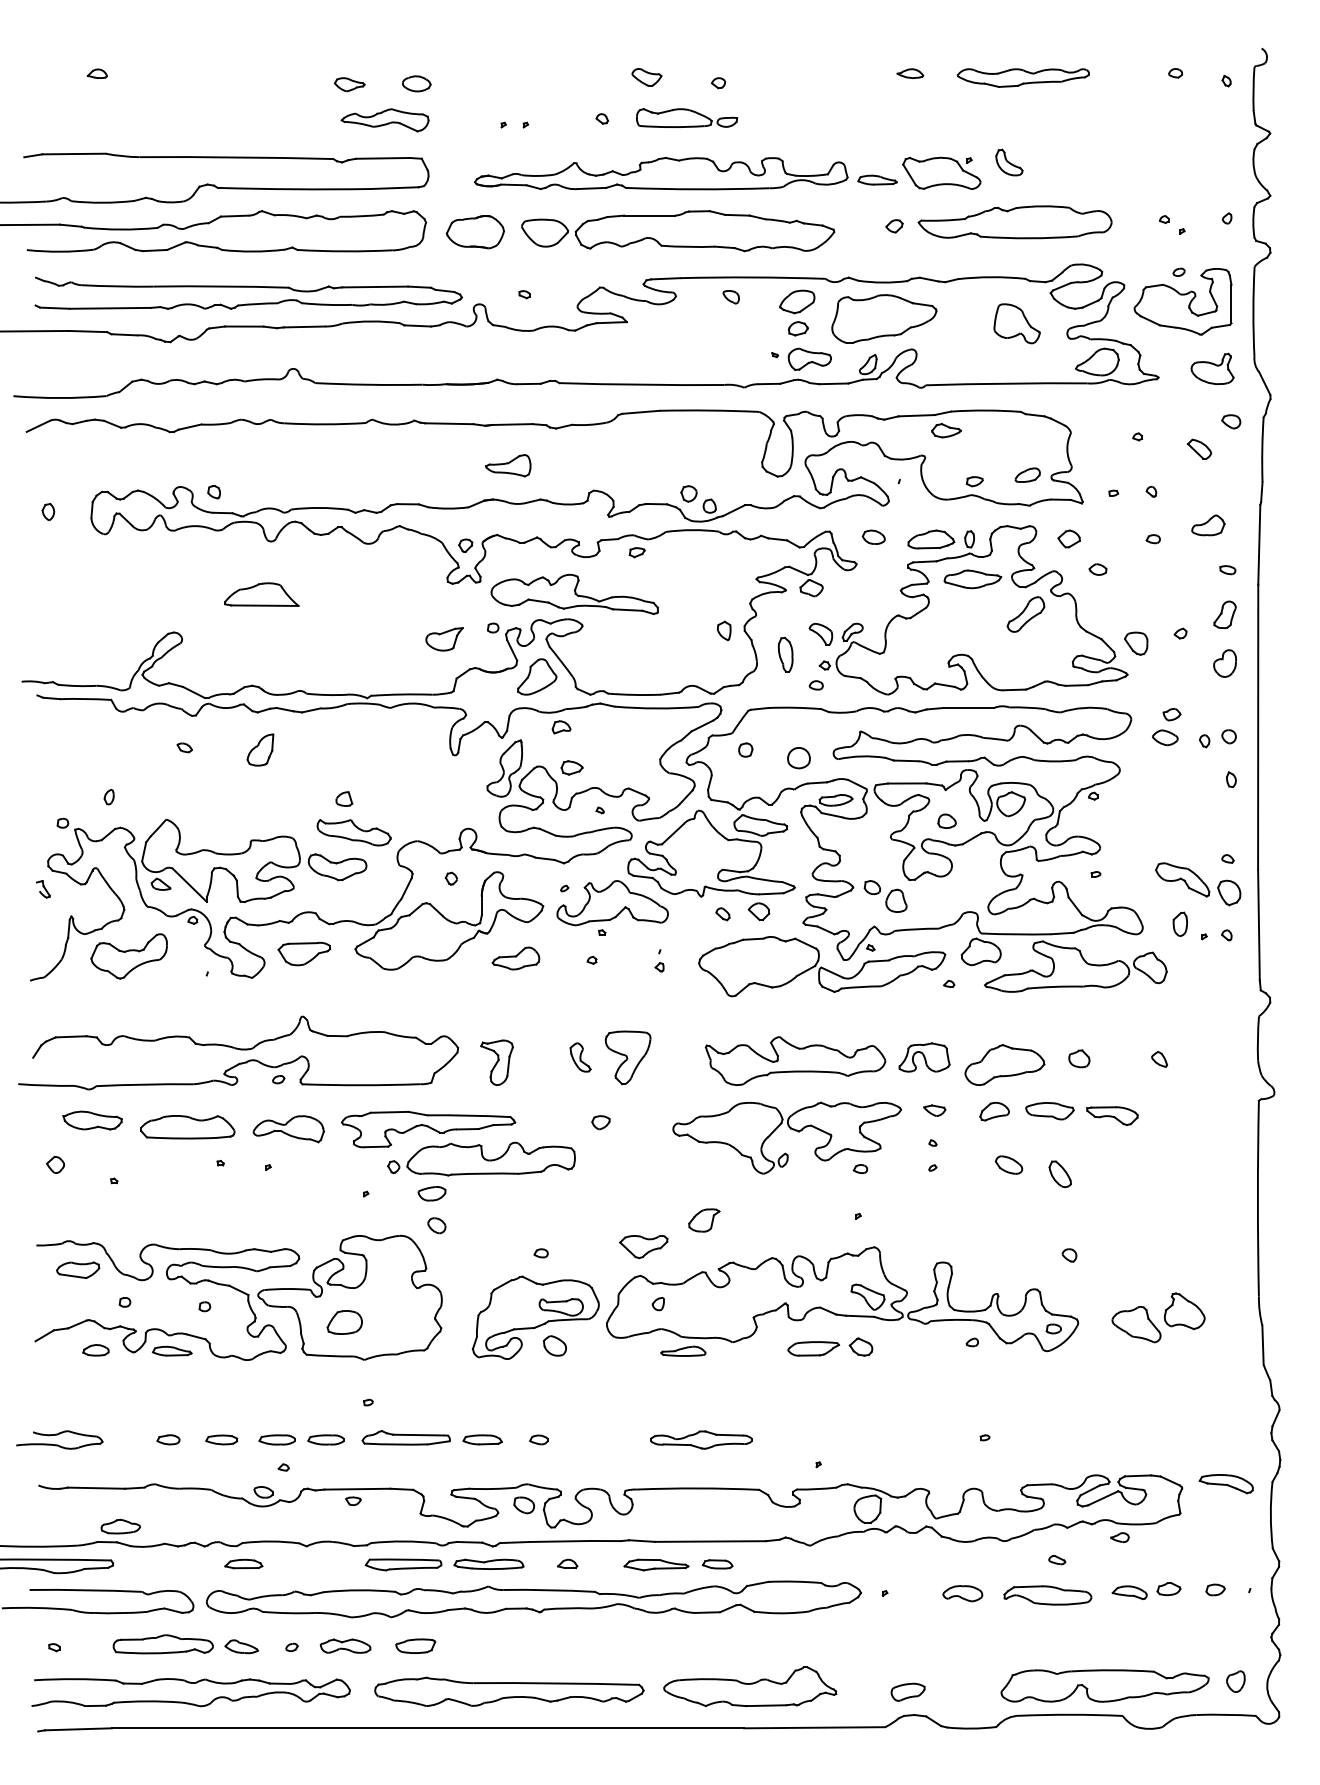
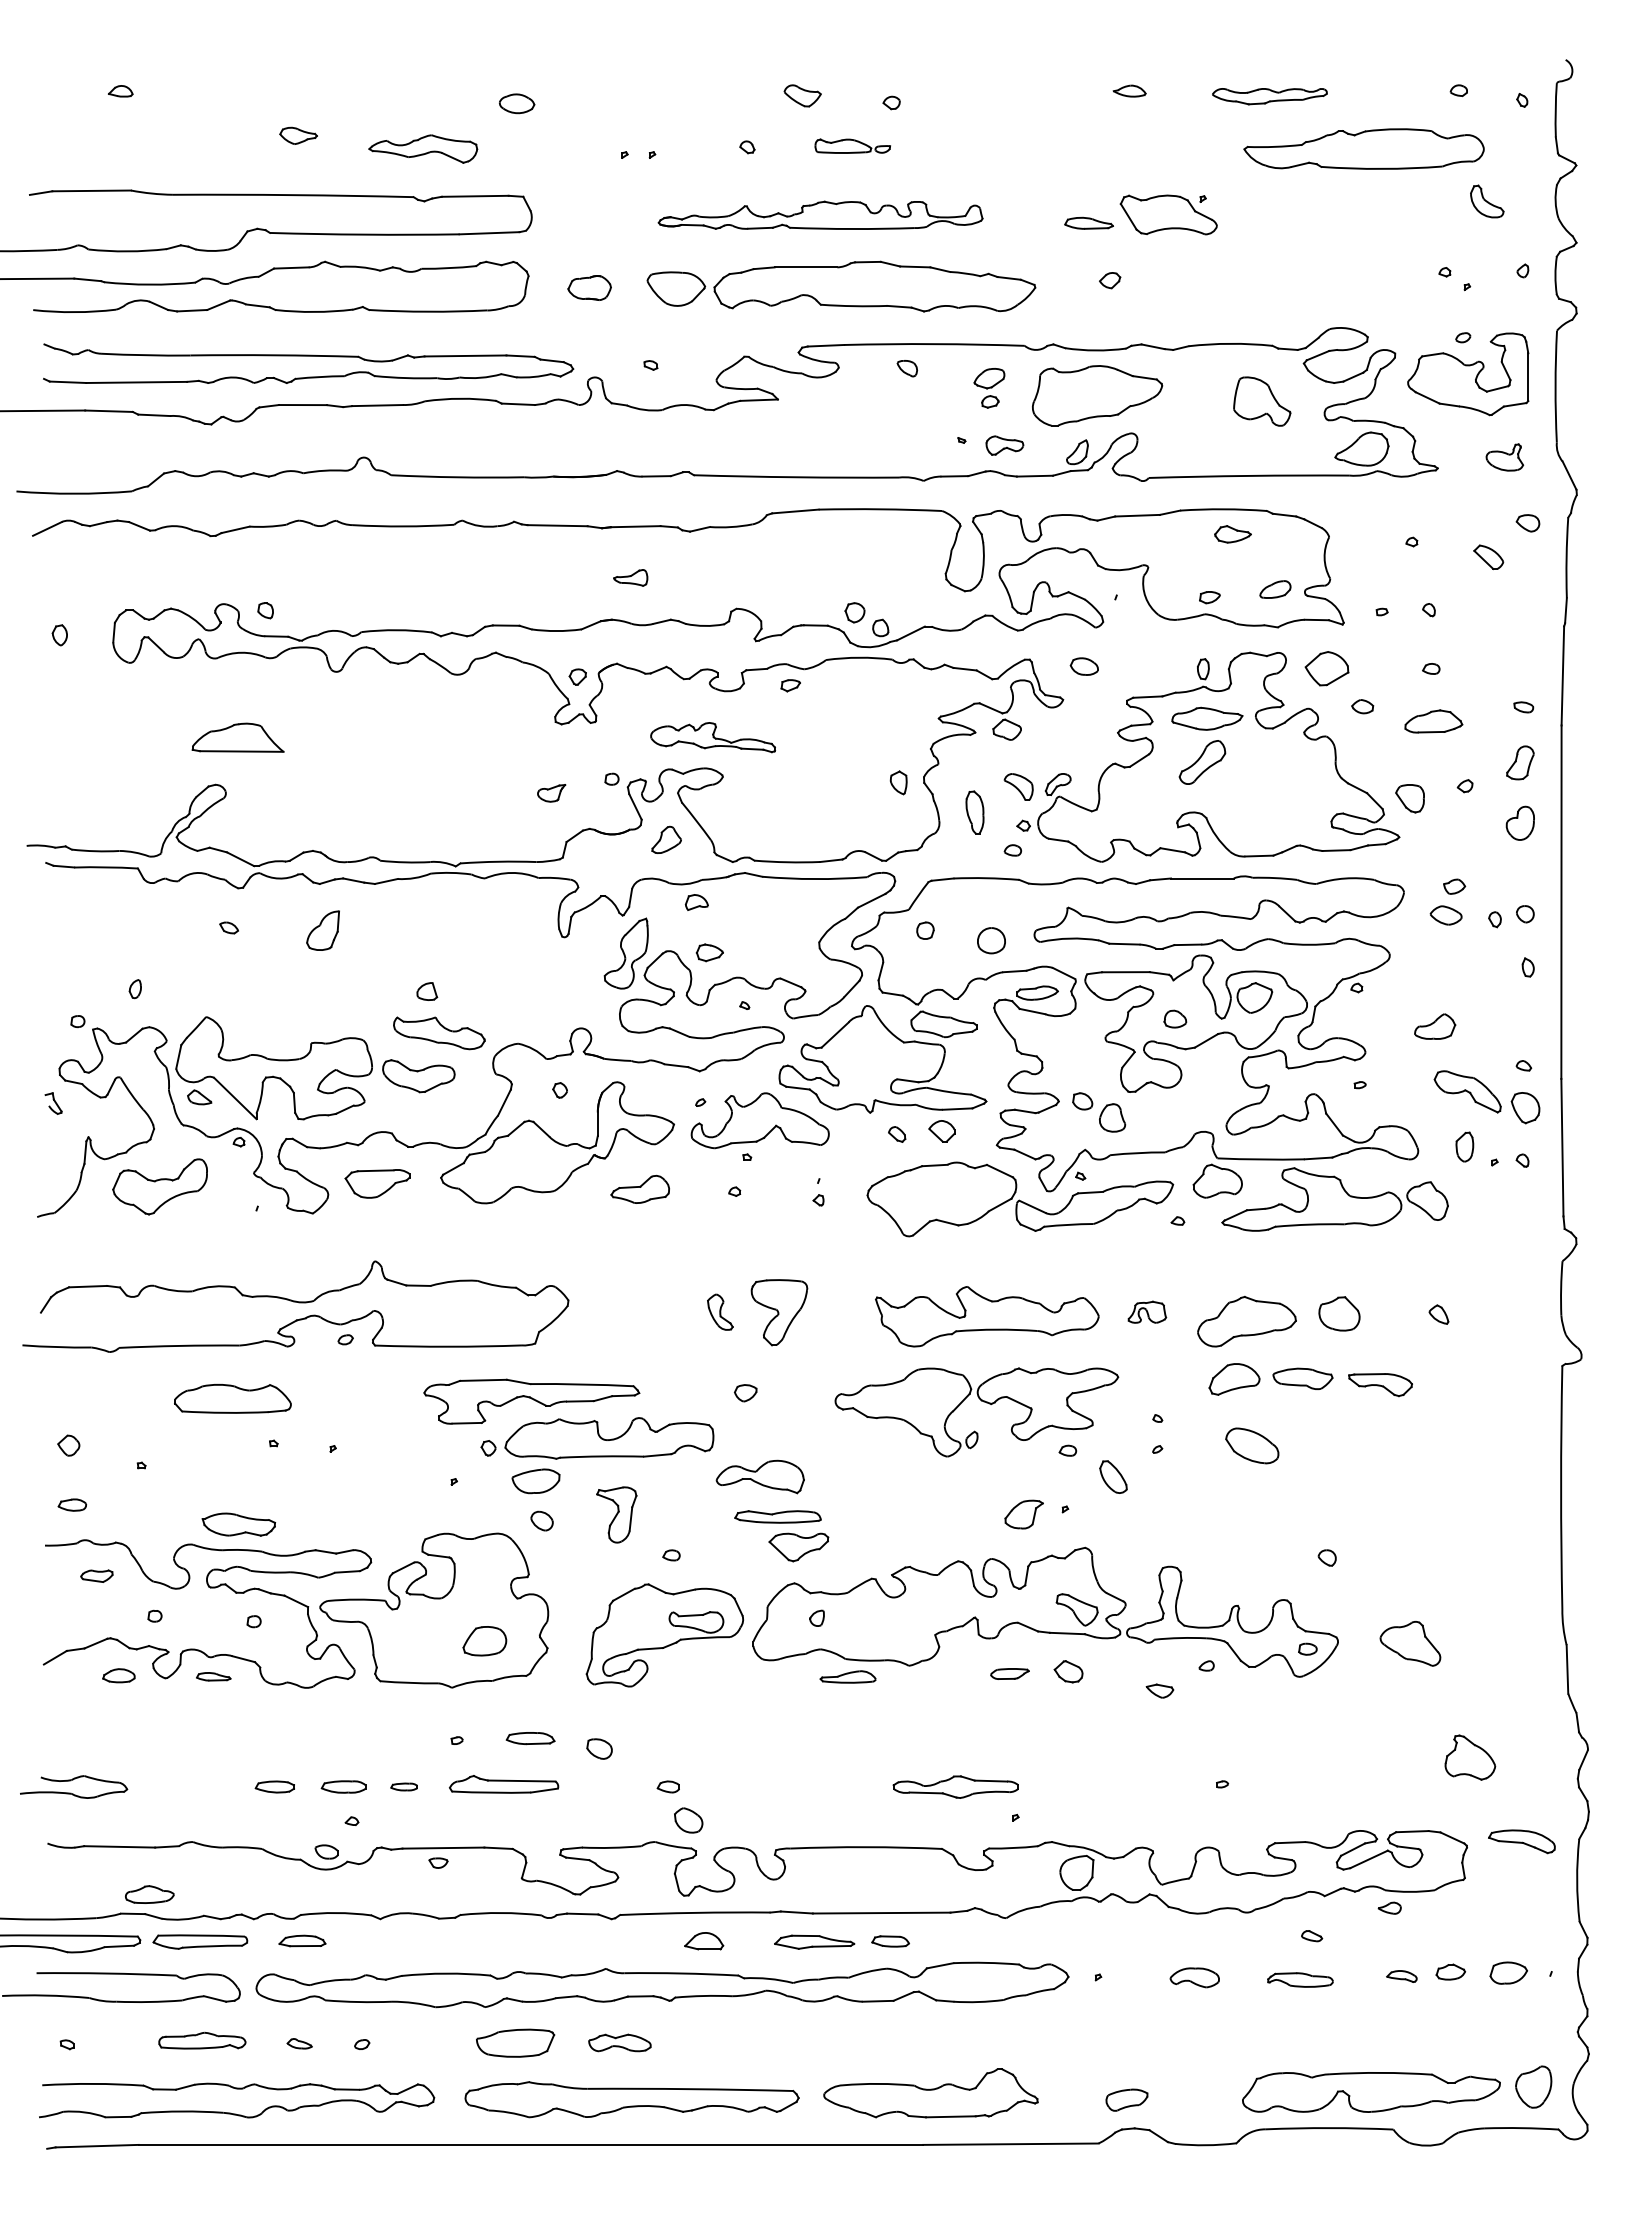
part: (1022, 77) -> (1268, 95), size x0.7
part: (349, 84) -> (298, 135), moved
part: (687, 117) -> (853, 145), size x0.6
part: (384, 120) -> (422, 149), moved
part: (1009, 162) -> (1487, 201), moved
part: (661, 173) -> (820, 215), size x0.7
part: (1014, 222) -> (1363, 149), moved
part: (474, 232) -> (588, 288), size x0.6
part: (797, 312) -> (989, 387), size x0.7
part: (809, 358) -> (1004, 444), size x0.7
part: (1212, 368) -> (1504, 457), size x0.7
part: (946, 430) -> (1232, 534), moved
part: (508, 465) -> (630, 577), size x0.6
part: (1208, 525) -> (1435, 1026), moved
part: (1068, 538) -> (1326, 668), size x1.6
part: (931, 539) -> (1434, 721), moved
part: (261, 594) -> (237, 737), moved
part: (574, 594) -> (712, 737), size x0.6
part: (1025, 614) -> (1201, 762), moved
part: (444, 639) -> (551, 793), size x0.6
part: (537, 676) -> (666, 839), size x0.6
part: (924, 1057) -> (1147, 1312), size x0.6
part: (1079, 1058) -> (1339, 1313), size x1.6
part: (496, 1062) -> (616, 1514), moved
part: (934, 1110) -> (1159, 1690), moved
part: (994, 1111) -> (1234, 1379), size x1.4
part: (92, 1120) -> (238, 1524), moved
part: (288, 1129) -> (760, 1477), moved
part: (1008, 1164) -> (1251, 1445), size x1.6
part: (1059, 1174) -> (1112, 1477), moved
part: (431, 1193) -> (535, 1481), size x1.4
part: (704, 1220) -> (1024, 1514), moved
part: (78, 1269) -> (97, 1575), size x0.6
part: (1184, 1311) -> (1470, 1757), moved
part: (344, 1322) -> (484, 1641), moved
part: (554, 1345) -> (688, 1819), moved
part: (813, 1348) -> (1009, 1673), size x0.6
part: (172, 1350) -> (213, 1675), size x0.7
part: (168, 1439) -> (72, 1504), moved
part: (325, 1439) -> (403, 1786), size x0.6
part: (482, 1439) -> (530, 1738), moved
part: (701, 1439) -> (956, 1786), moved
part: (523, 1505) -> (598, 1749), moved
part: (488, 1563) -> (777, 1515), moved
part: (567, 1563) -> (704, 1940), size x1.6
part: (403, 1564) -> (200, 1941), moved
part: (1215, 1589) -> (1508, 1972), size x1.6
part: (1129, 1592) -> (1401, 1976), size x0.7
part: (1047, 1595) -> (1299, 1980), size x0.6
part: (162, 1644) -> (201, 2040), size x0.7
part: (345, 1645) -> (619, 2042), moved
part: (415, 1645) -> (515, 2042), size x1.6
part: (241, 1646) -> (299, 2043), size x0.6
part: (1235, 1681) -> (1533, 2086), size x1.6

